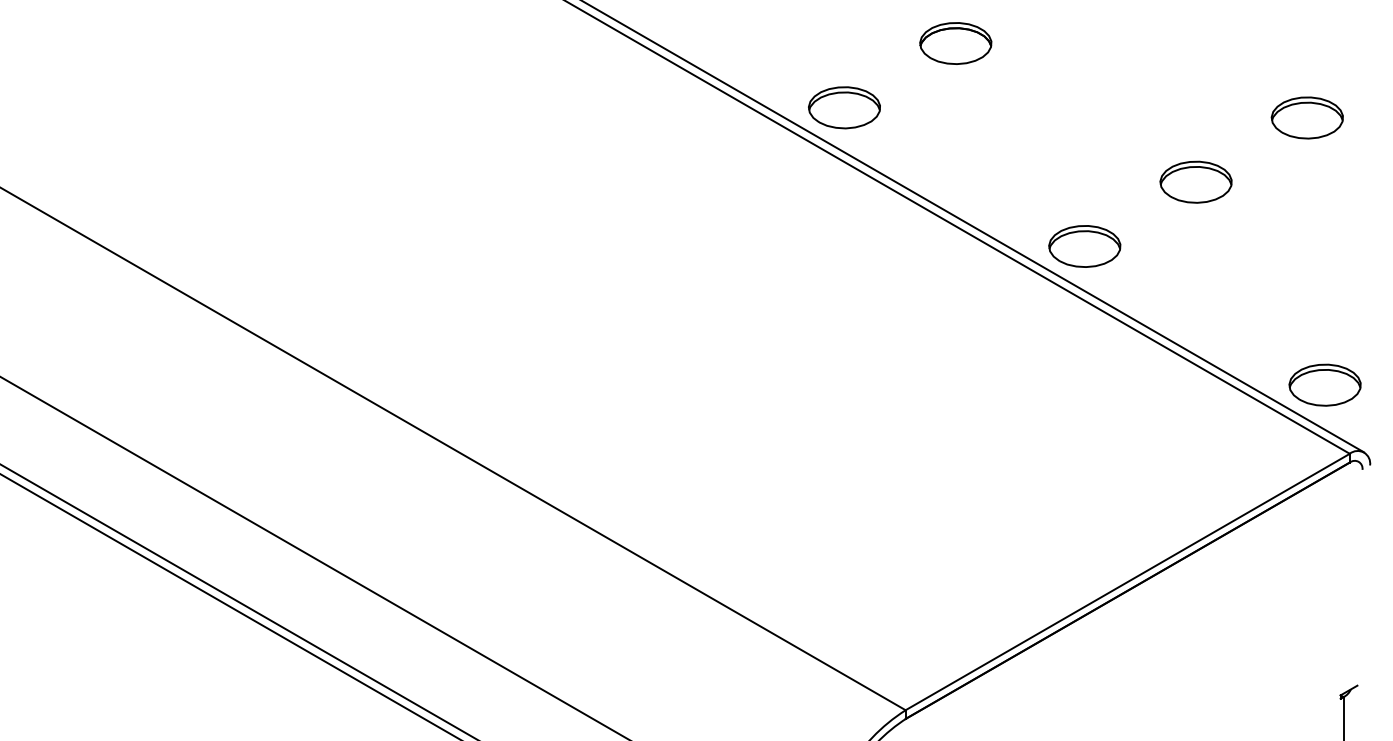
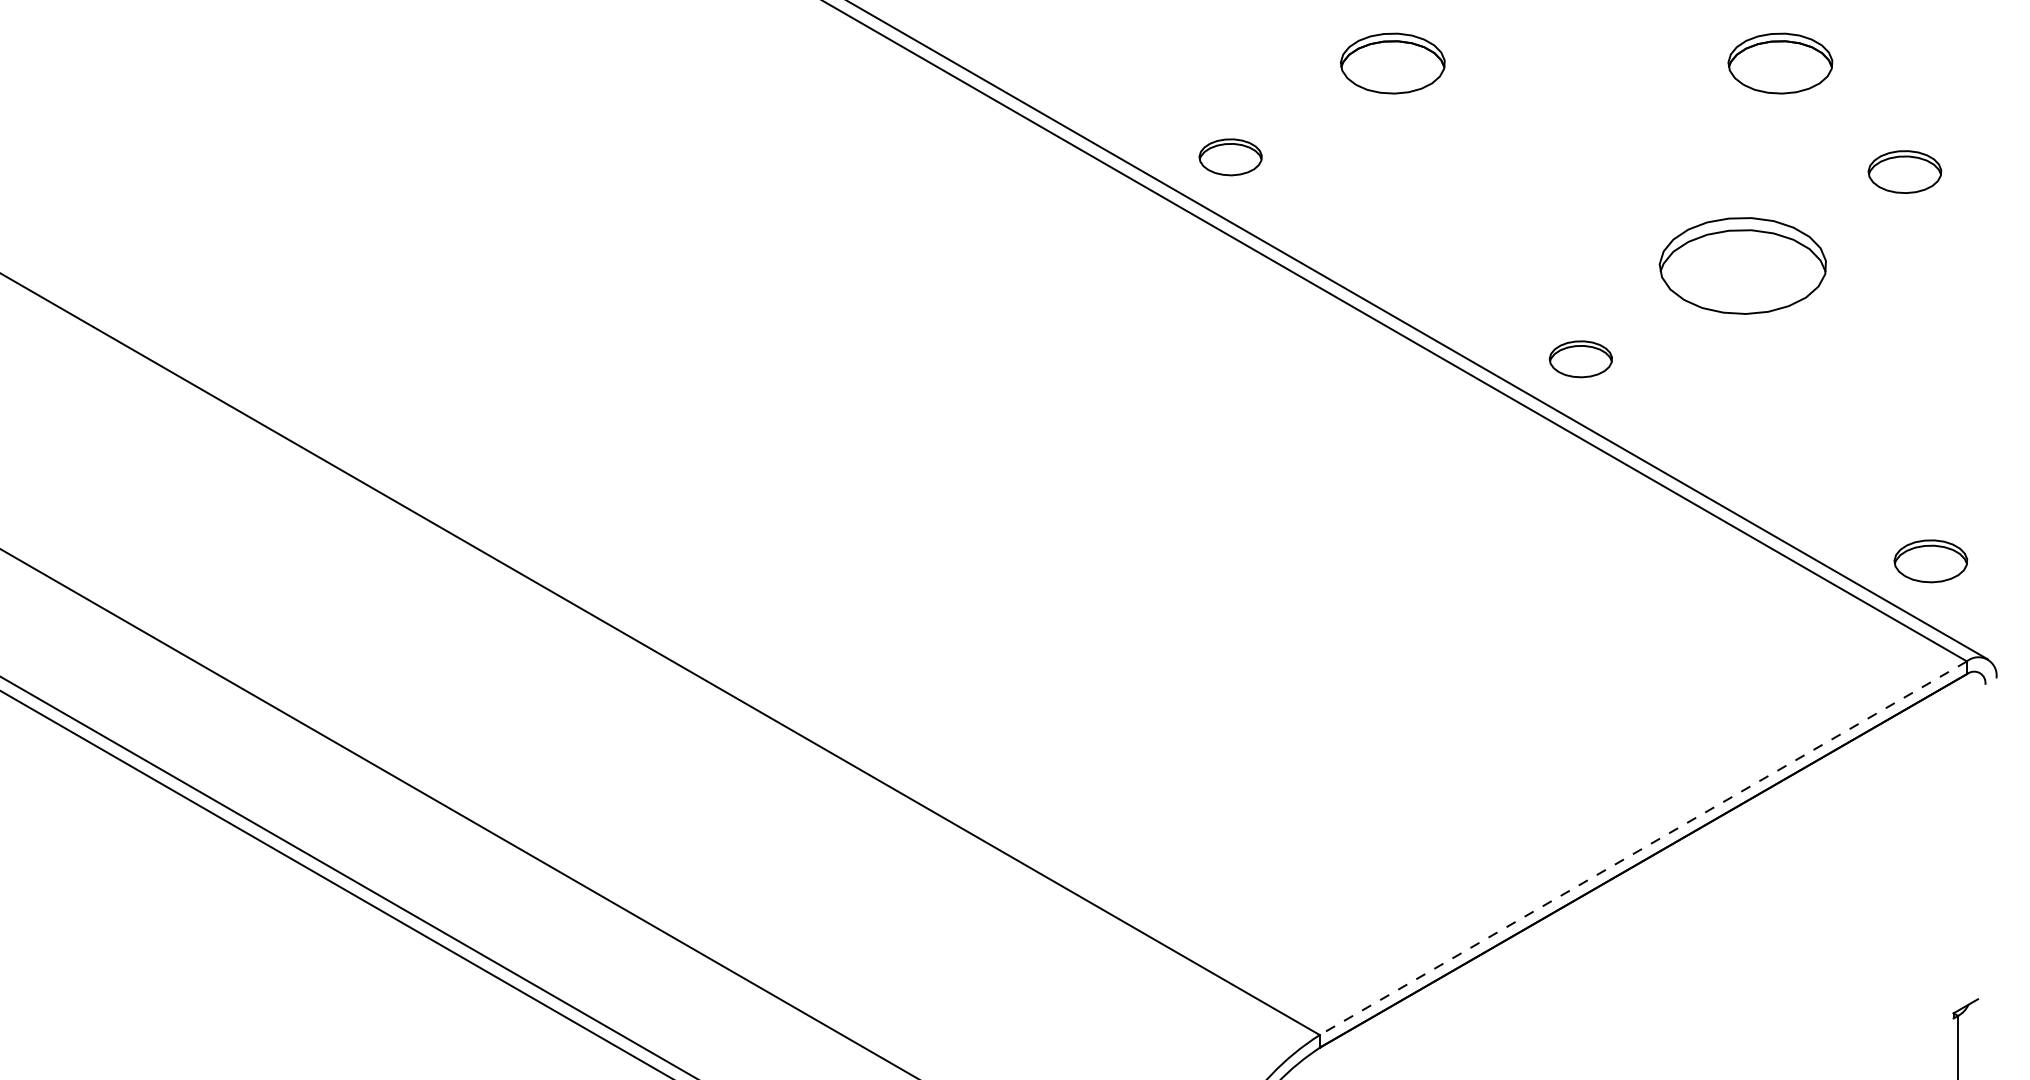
part: (1221, 43) -> (1779, 63), added
part: (844, 107) -> (1230, 156), size x0.6
part: (1306, 117) -> (1903, 171), size x0.7
part: (1195, 181) -> (1742, 264), size x1.6
part: (1084, 246) -> (1580, 359), size x0.6
part: (1324, 384) -> (1930, 560), size x0.7
line: (1127, 582) -> (1643, 848), solid -> dashed

